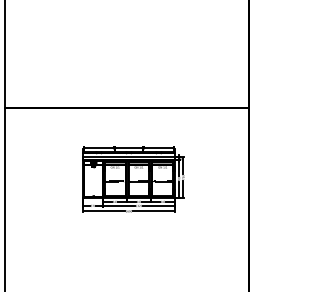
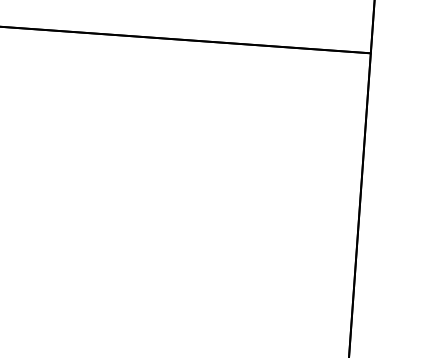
part: (133, 179) -> (181, 152), removed

